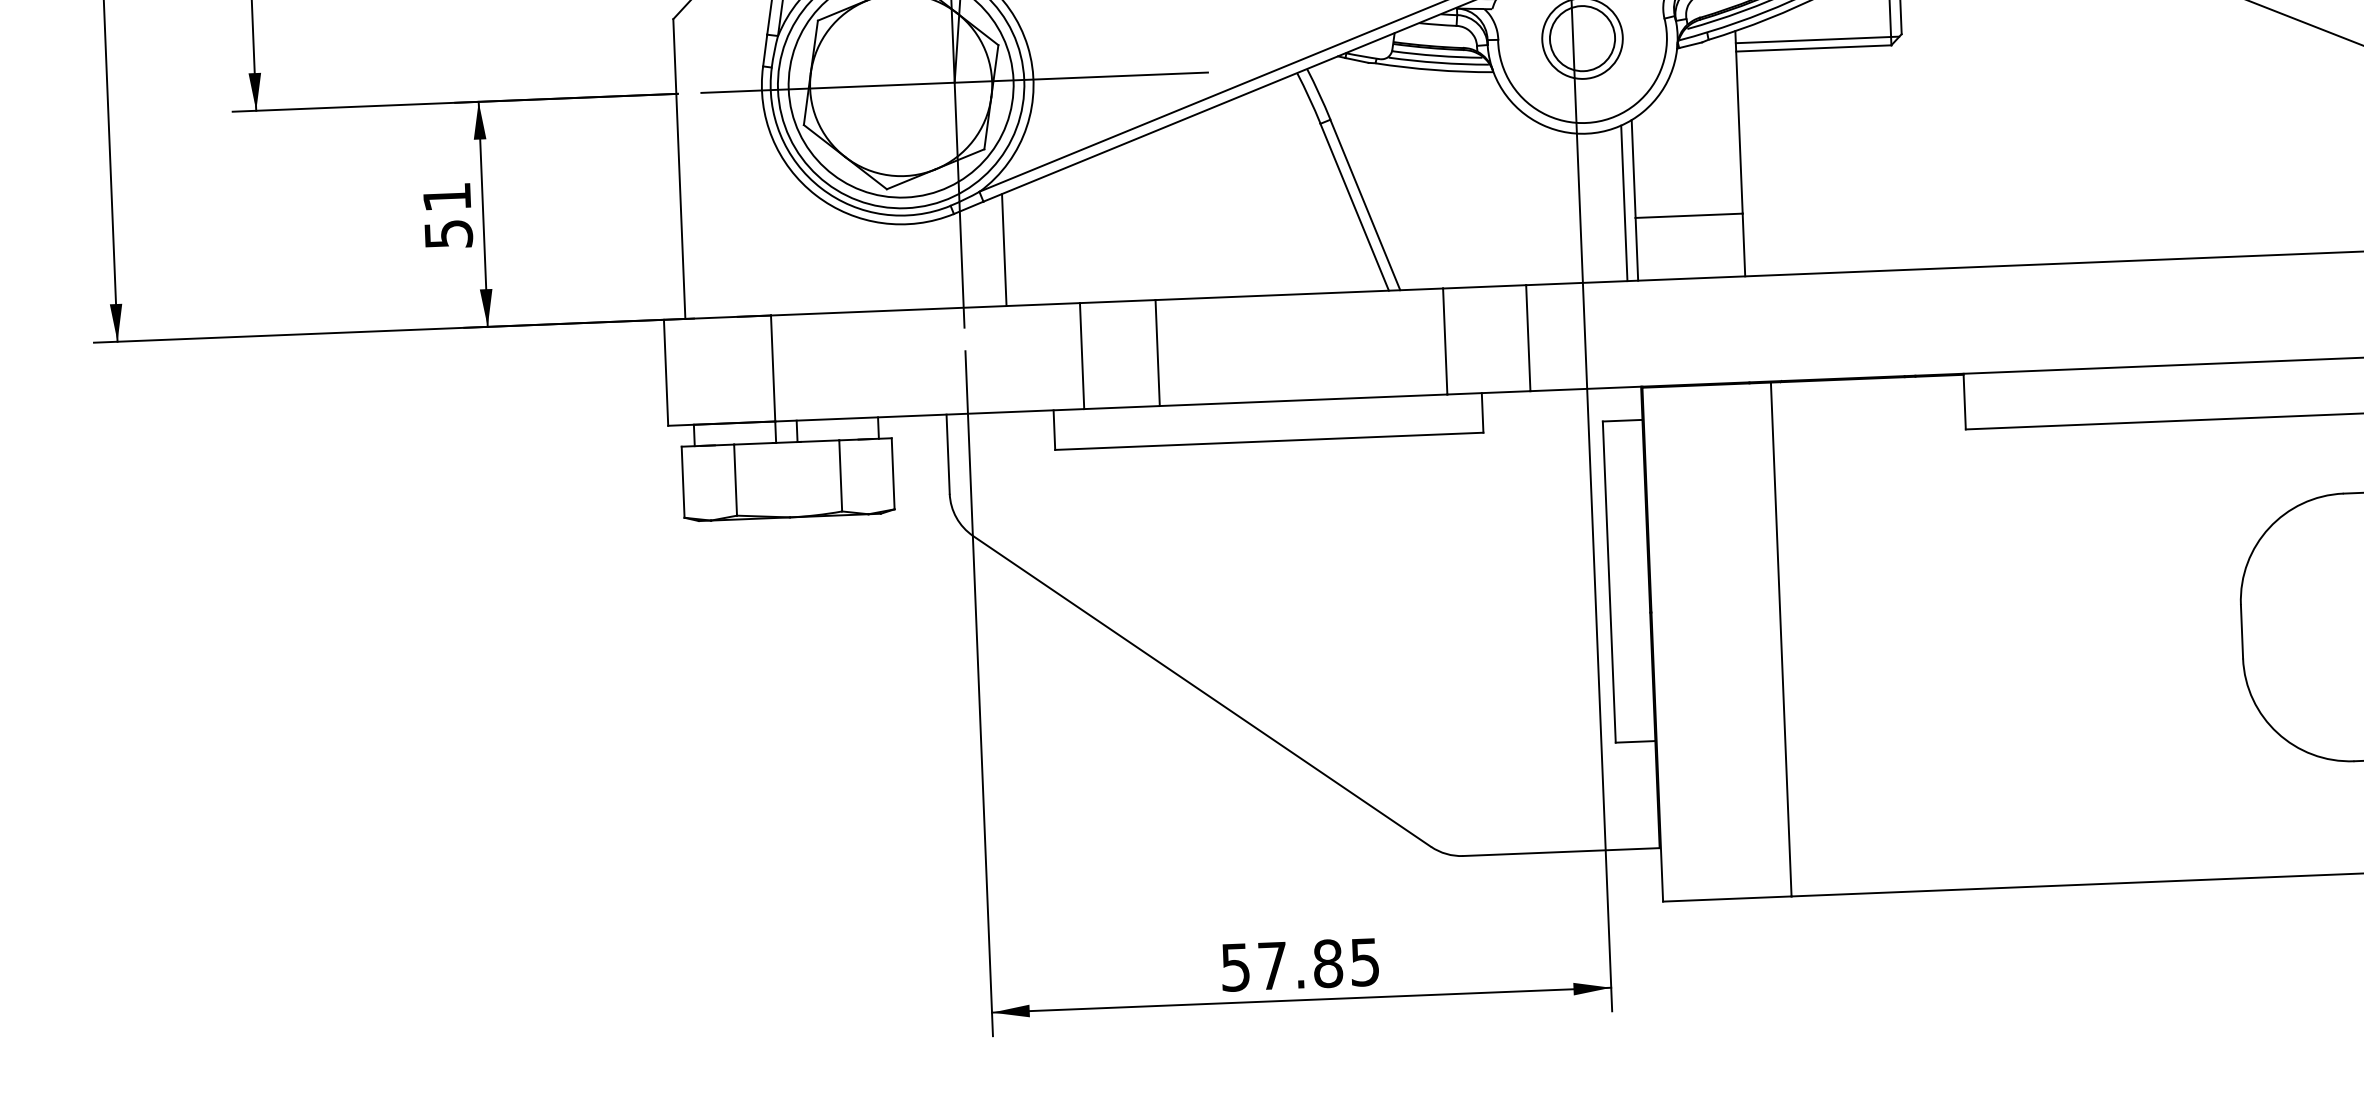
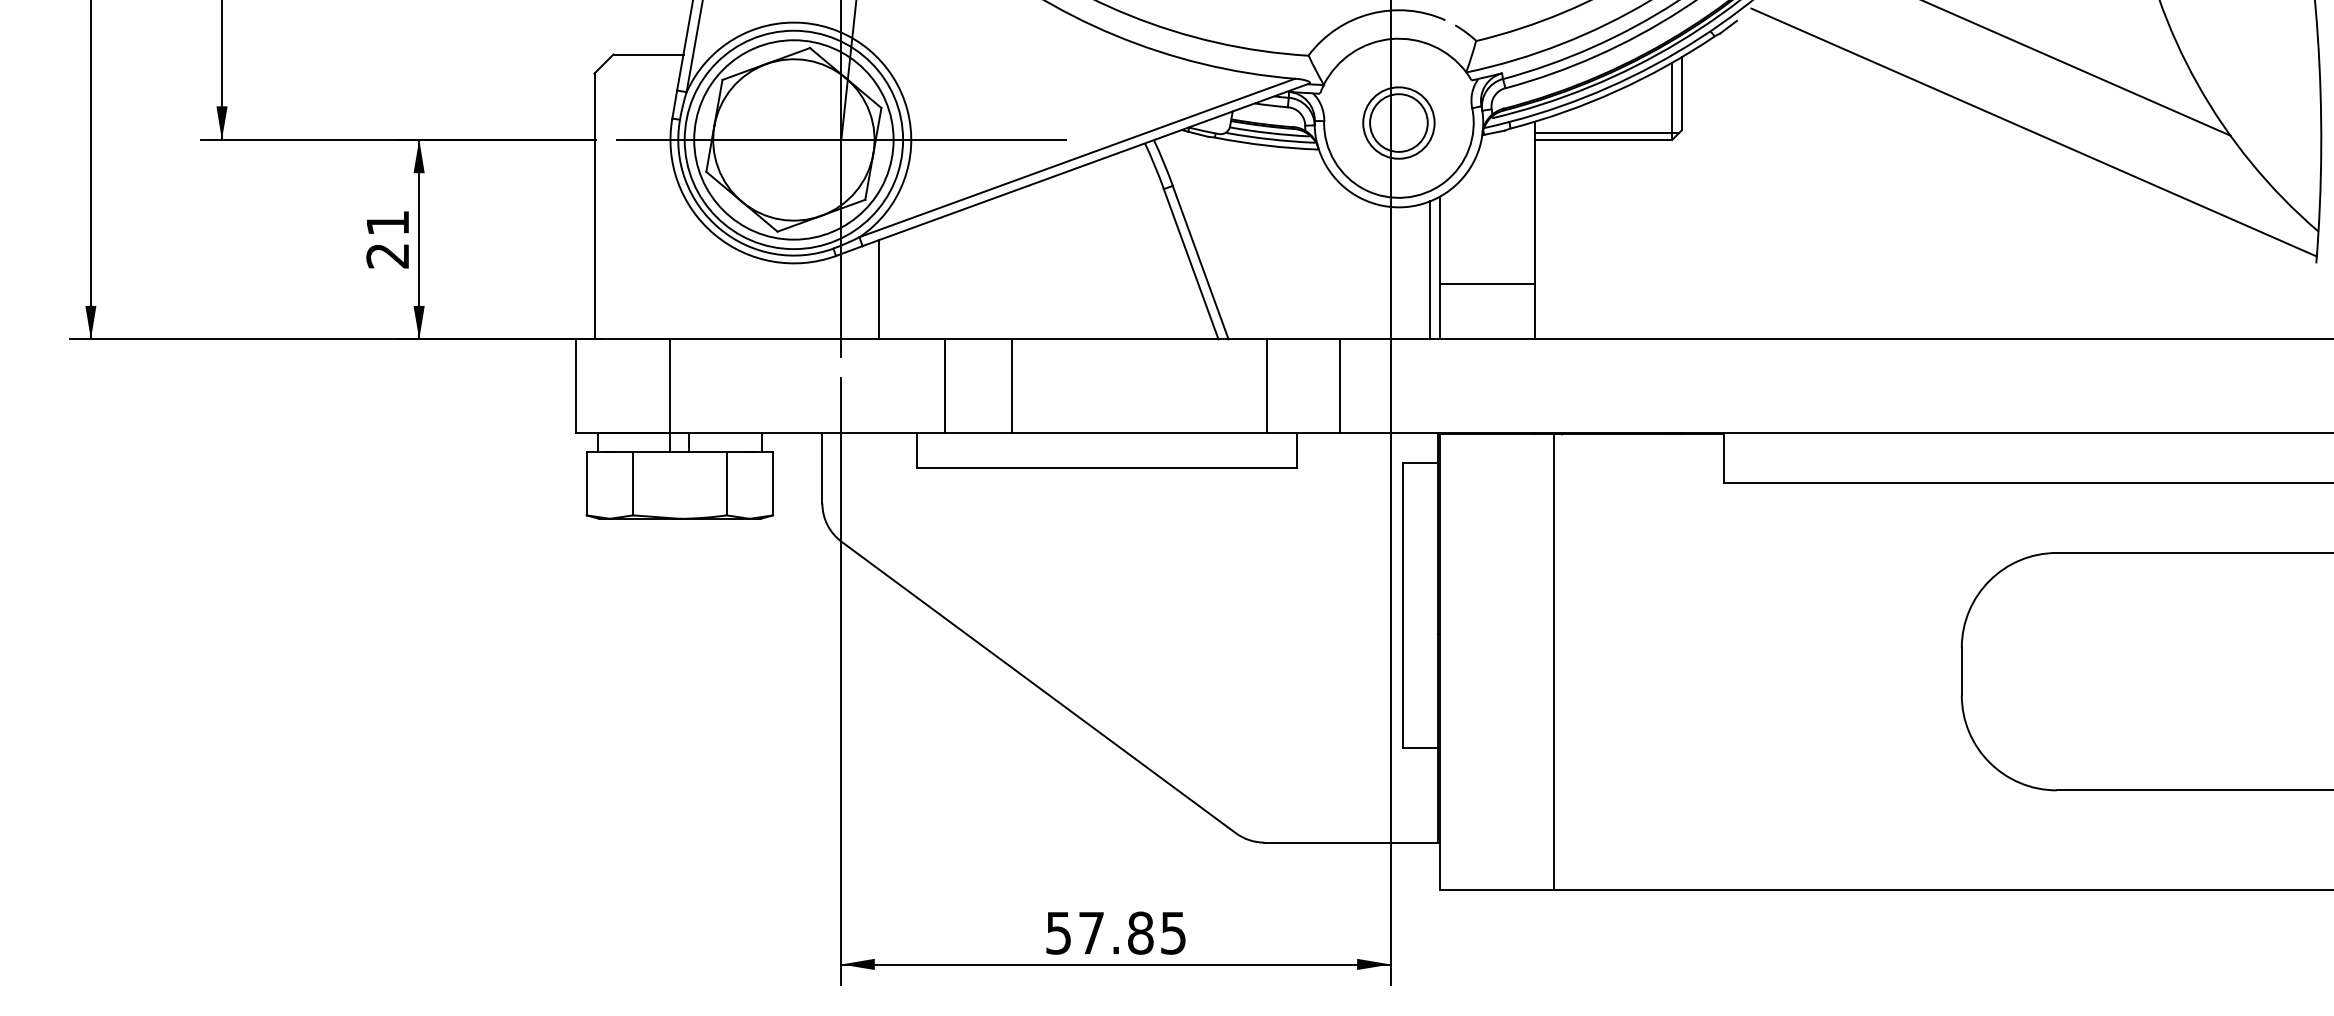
text: (448, 234) -> (387, 256), 51 -> 21

